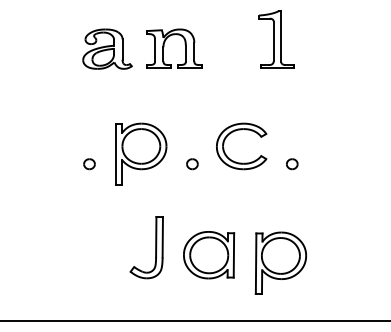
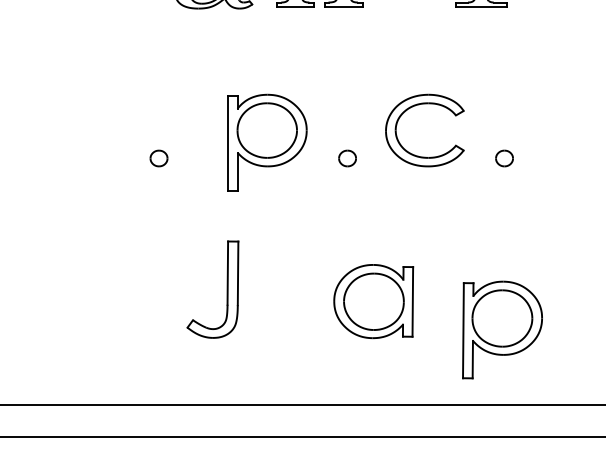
part: (89, 164) -> (159, 158), moved
part: (155, 247) -> (226, 289), moved
part: (280, 262) -> (501, 328), moved

